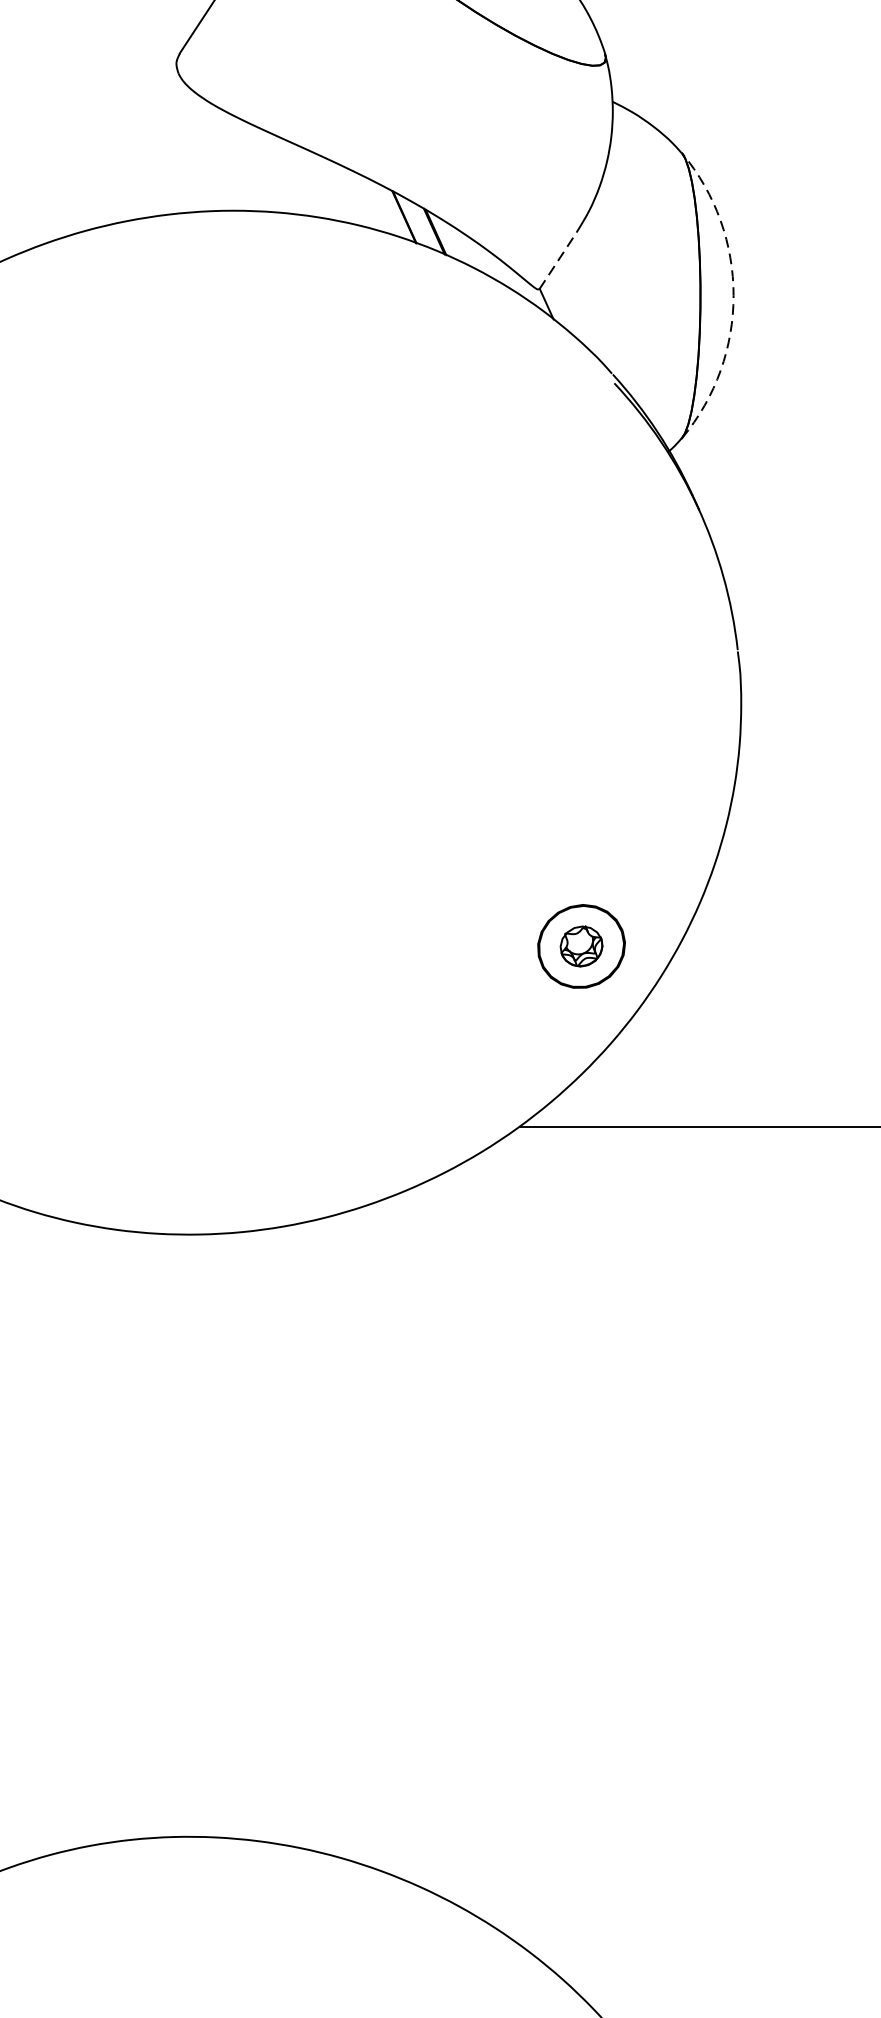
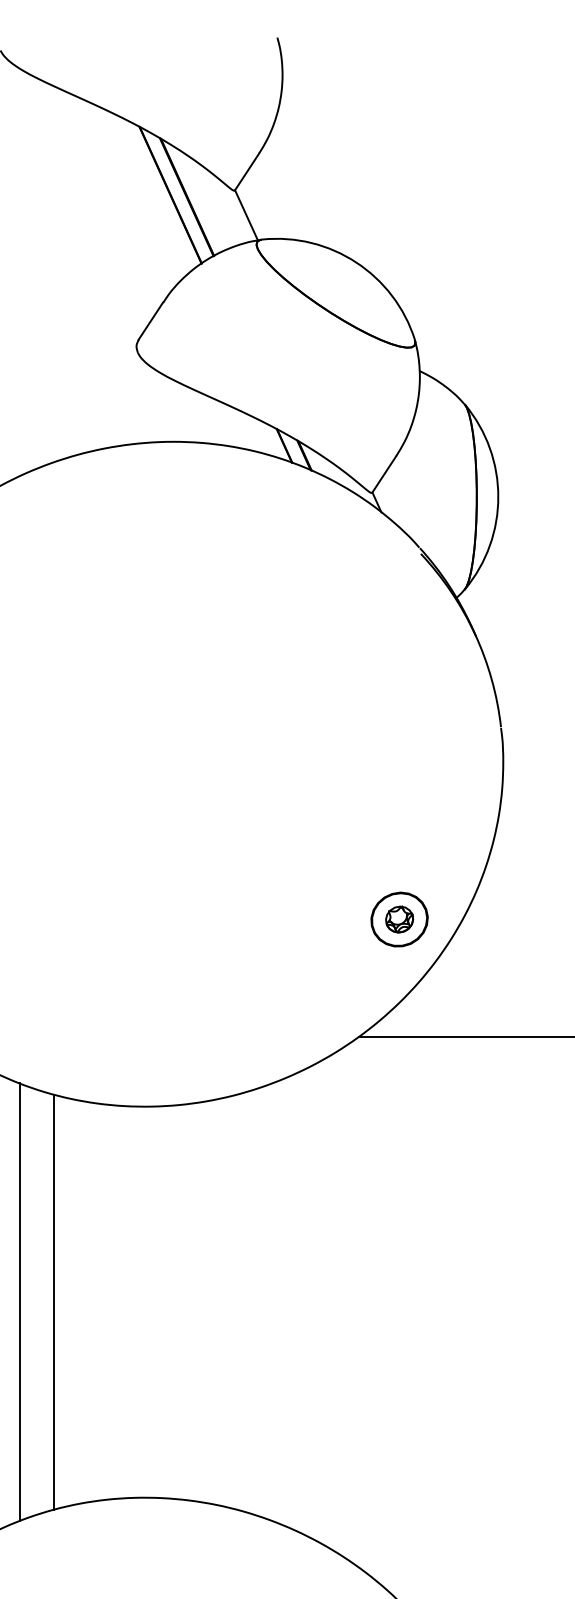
line: (558, 261) -> (384, 474), dashed -> solid
arc: (733, 294) -> (498, 496), dashed -> solid
line: (48, 1534) -> (53, 1301), added

